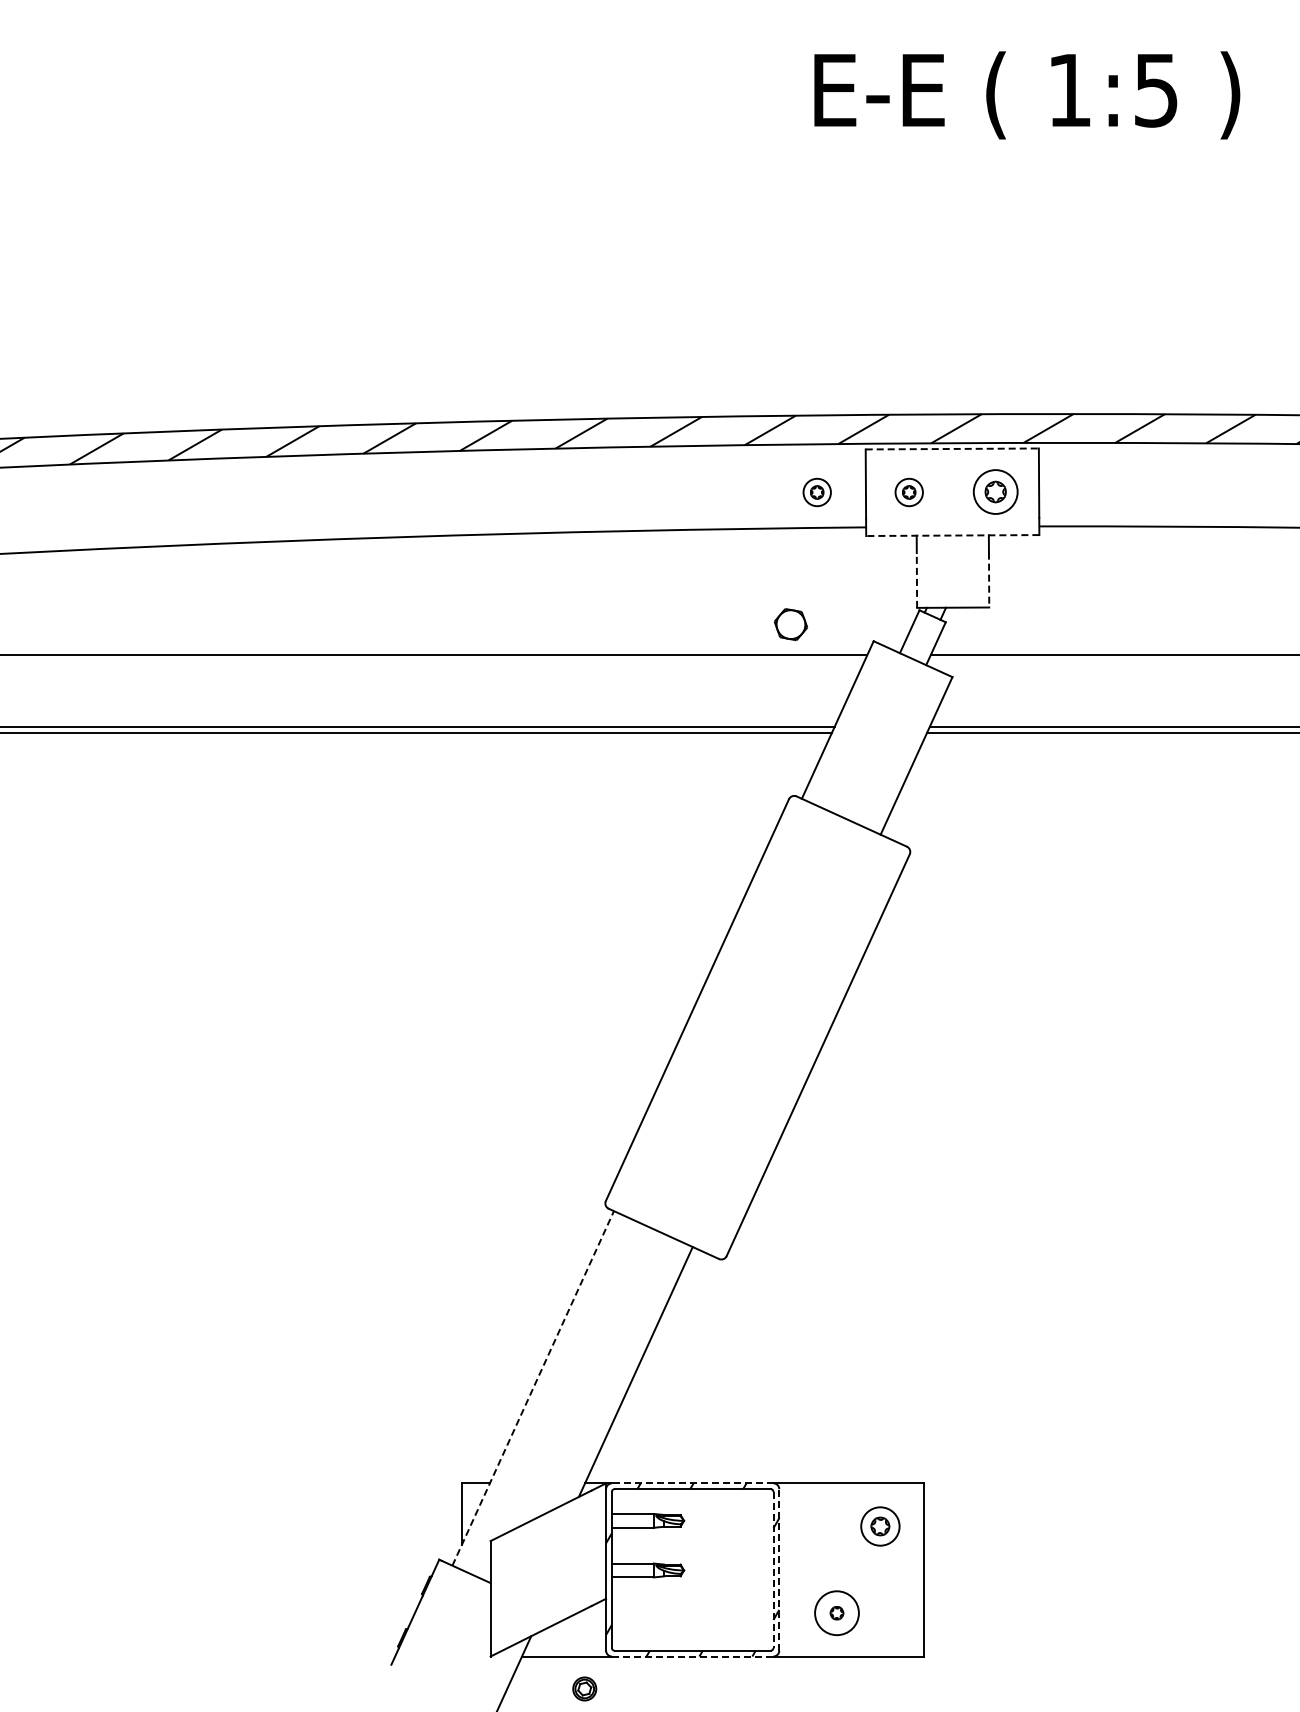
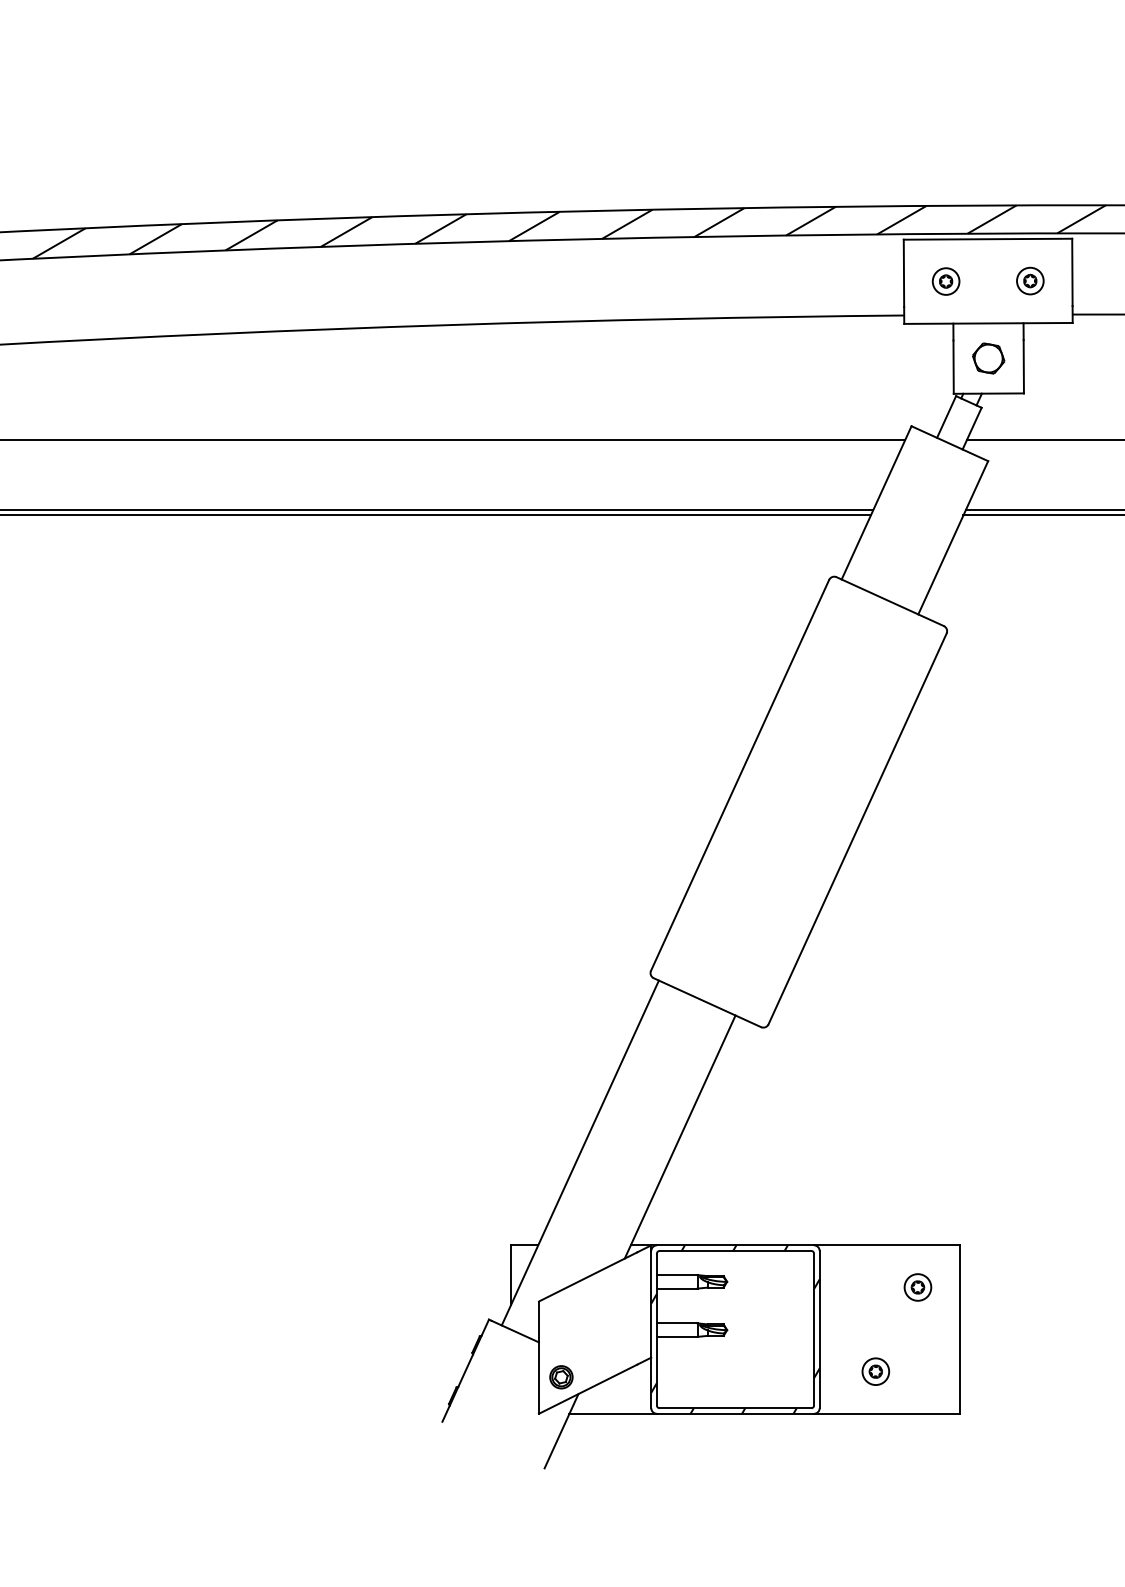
line: (952, 448) -> (988, 238), dashed -> solid
part: (995, 491) -> (1030, 280), size x0.62
part: (816, 492) -> (855, 281), removed
line: (952, 535) -> (988, 323), dashed -> solid
line: (916, 579) -> (953, 366), dashed -> solid
line: (989, 580) -> (1024, 367), dashed -> solid
part: (790, 624) -> (988, 358), moved
line: (533, 1388) -> (580, 1153), dashed -> solid
line: (692, 1483) -> (735, 1245), dashed -> solid
part: (879, 1526) -> (917, 1287), size x0.71
line: (773, 1569) -> (814, 1329), dashed -> solid
line: (779, 1569) -> (819, 1329), dashed -> solid
circle: (836, 1612) -> (875, 1370), size x0.62
line: (692, 1656) -> (735, 1413), dashed -> solid
part: (584, 1688) -> (561, 1376), moved

